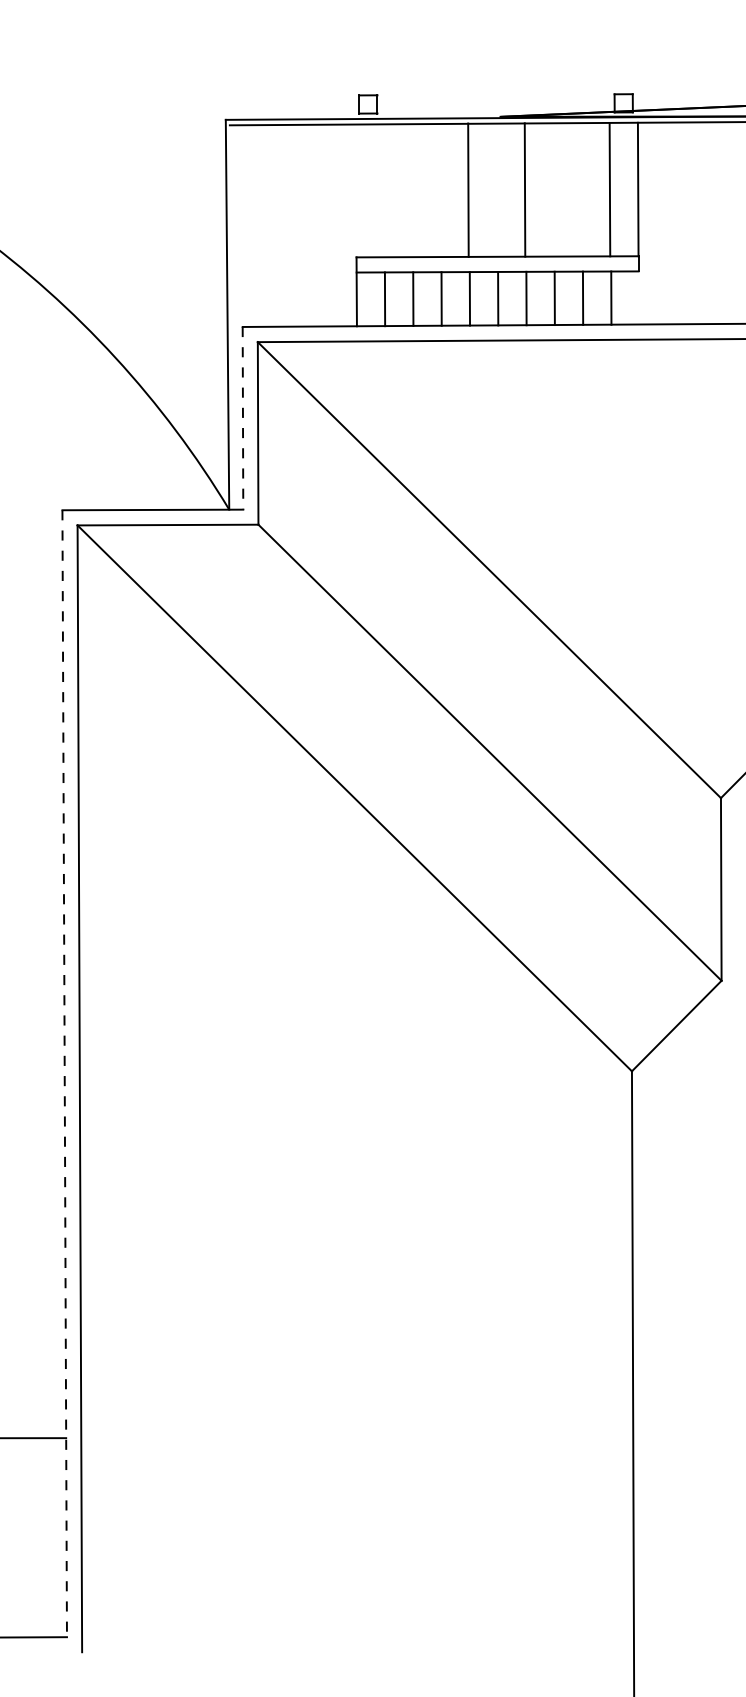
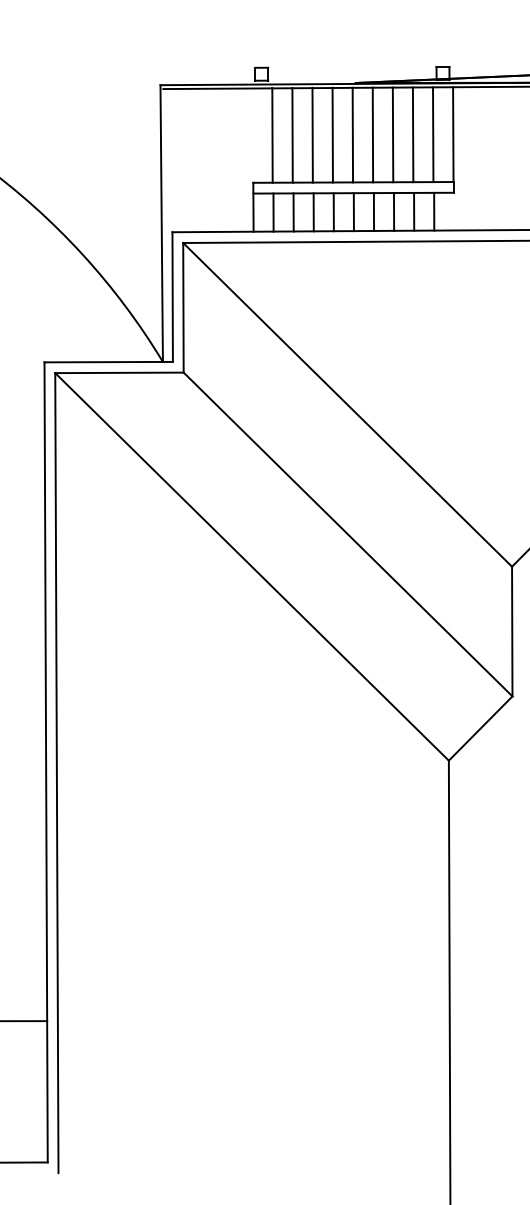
line: (411, 189) -> (292, 134), added
line: (439, 189) -> (312, 134), added
line: (496, 189) -> (352, 134), added
line: (552, 189) -> (392, 134), added
line: (580, 189) -> (412, 134), added
line: (383, 190) -> (272, 135), added
line: (242, 418) -> (172, 297), dashed -> solid
line: (65, 1073) -> (46, 762), dashed -> solid

